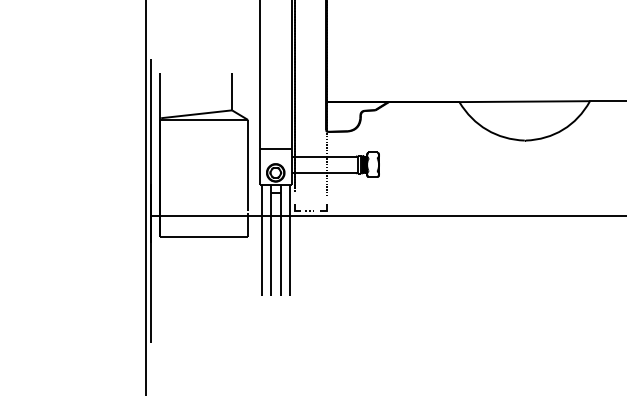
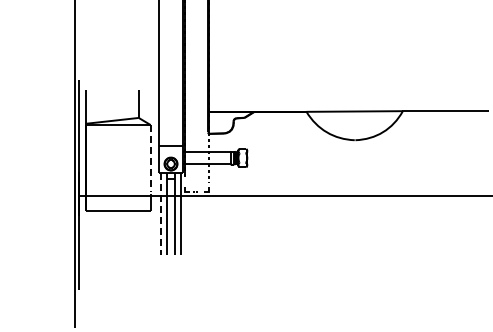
line: (247, 165) -> (150, 158), solid -> dashed
line: (261, 241) -> (160, 214), solid -> dashed

